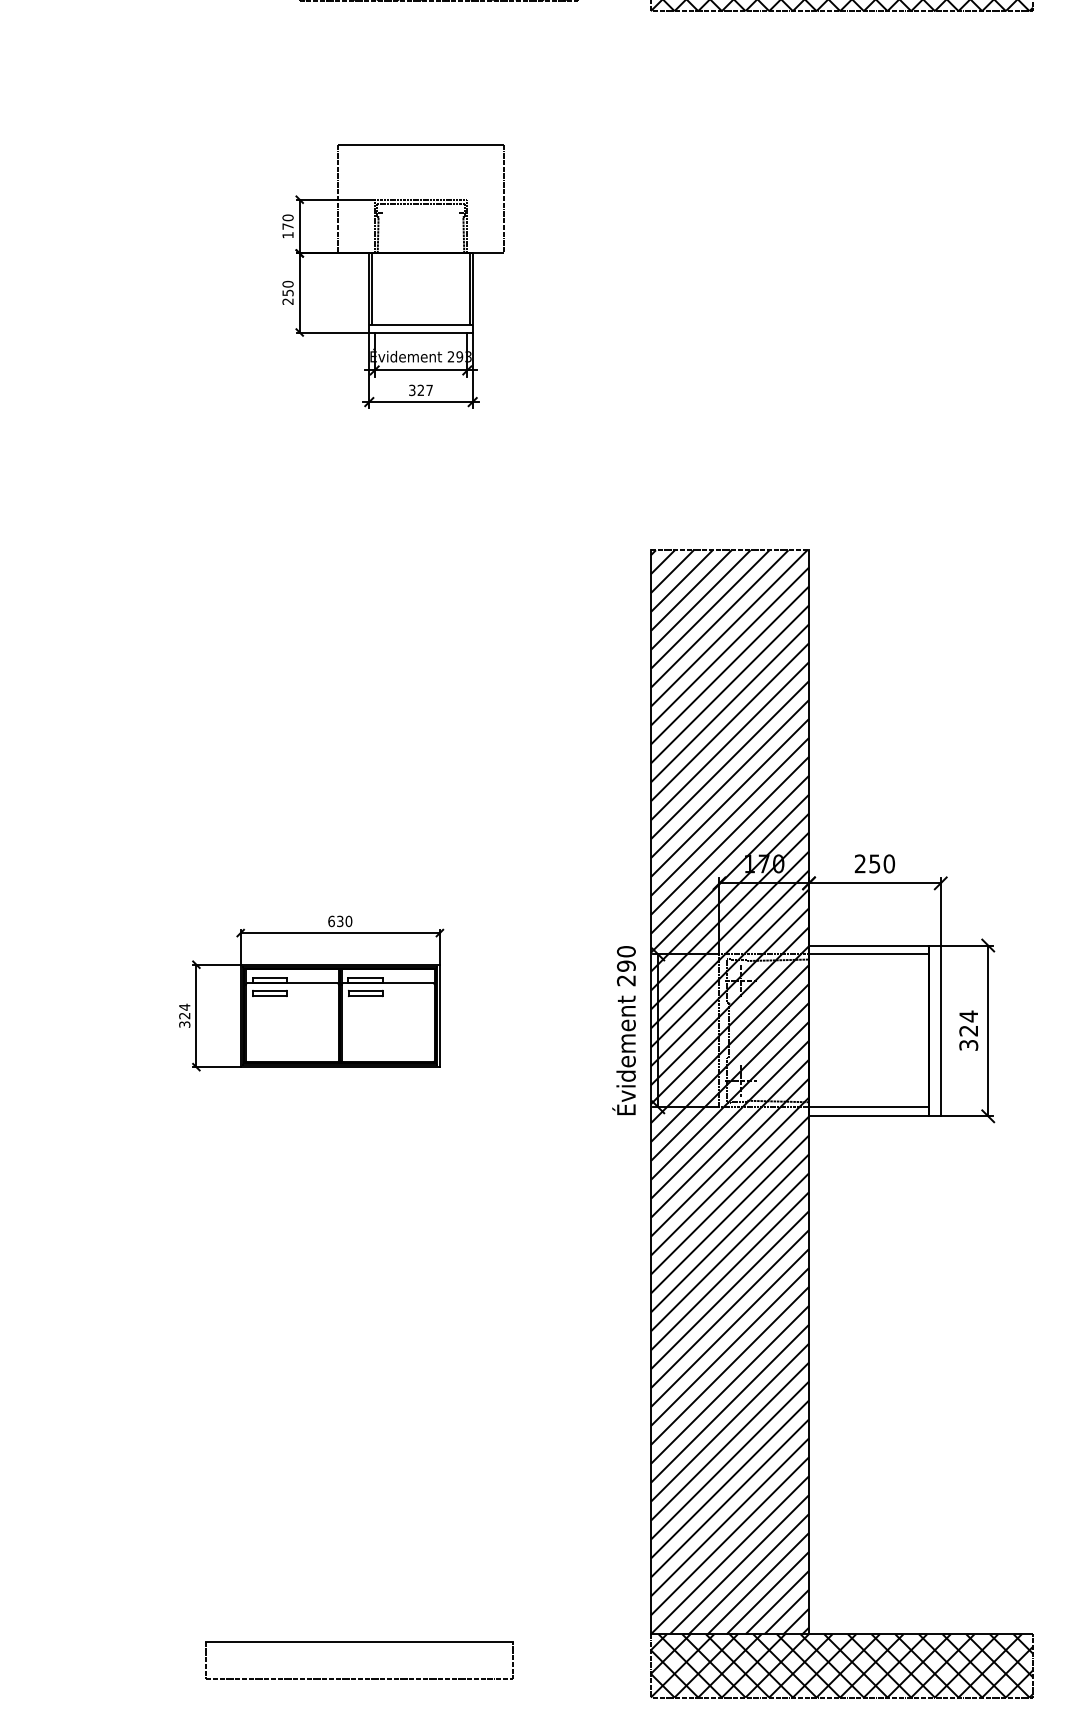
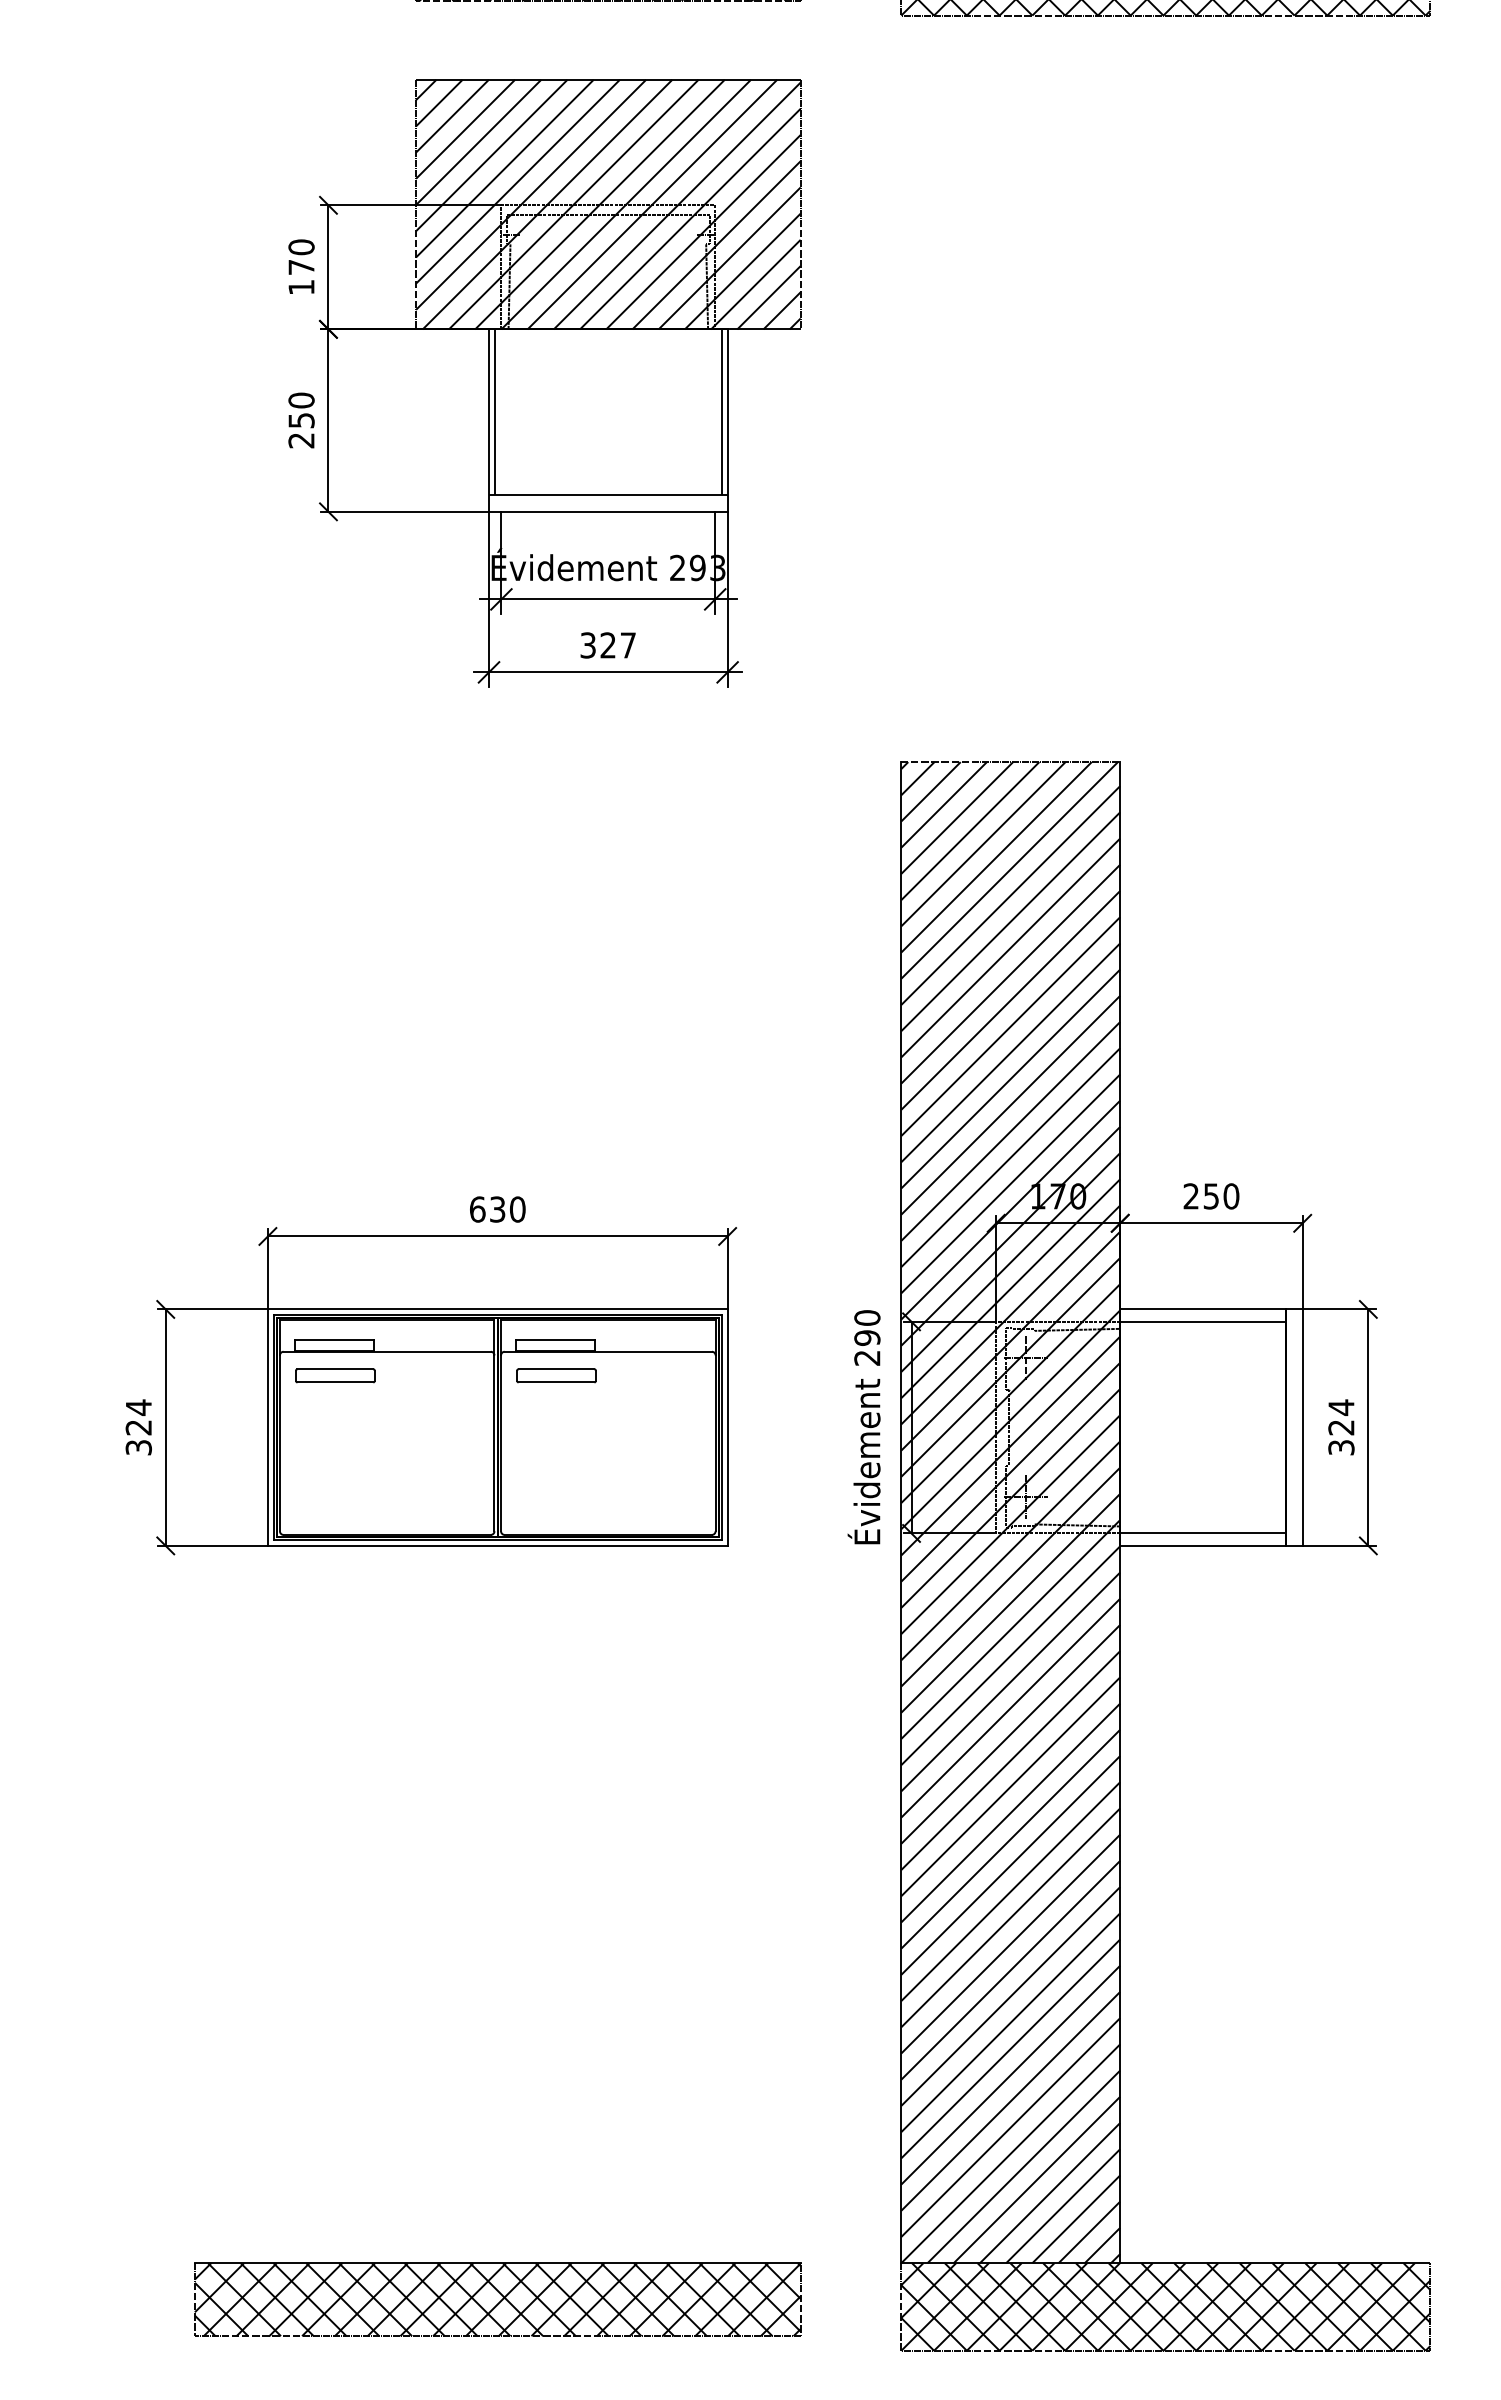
part: (393, 276) -> (544, 383), size x1.67
part: (311, 993) -> (431, 1375), size x1.67
part: (359, 1660) -> (497, 2299), size x1.43

